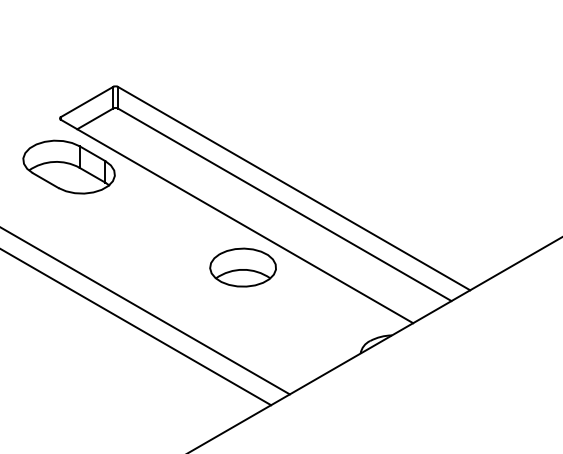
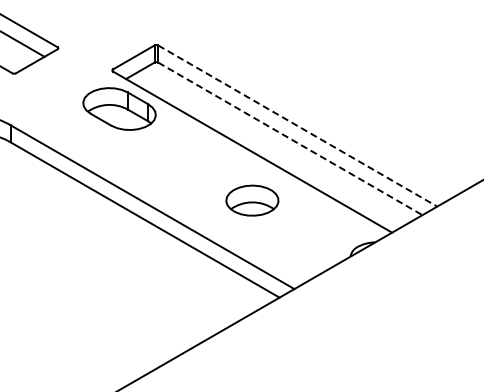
line: (295, 189) -> (298, 126), solid -> dashed
line: (284, 204) -> (290, 138), solid -> dashed
part: (243, 267) -> (252, 200), moved

